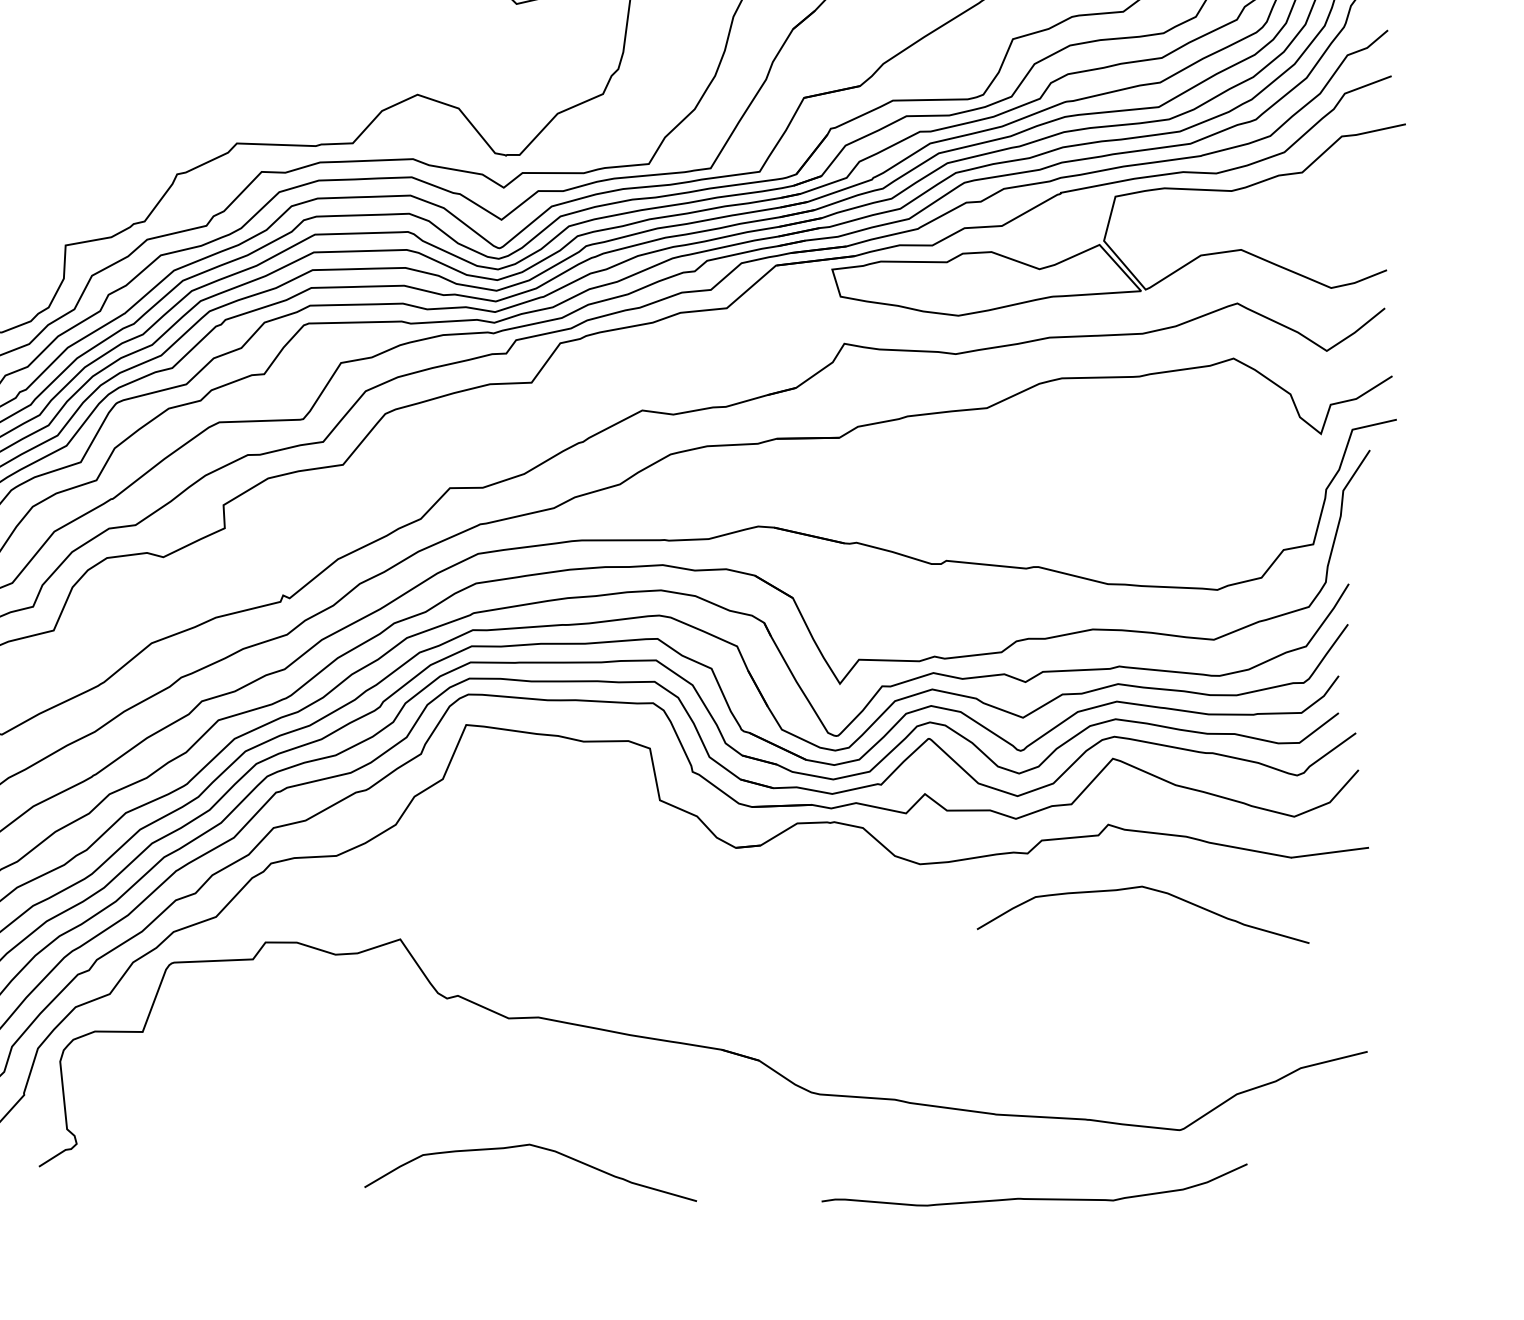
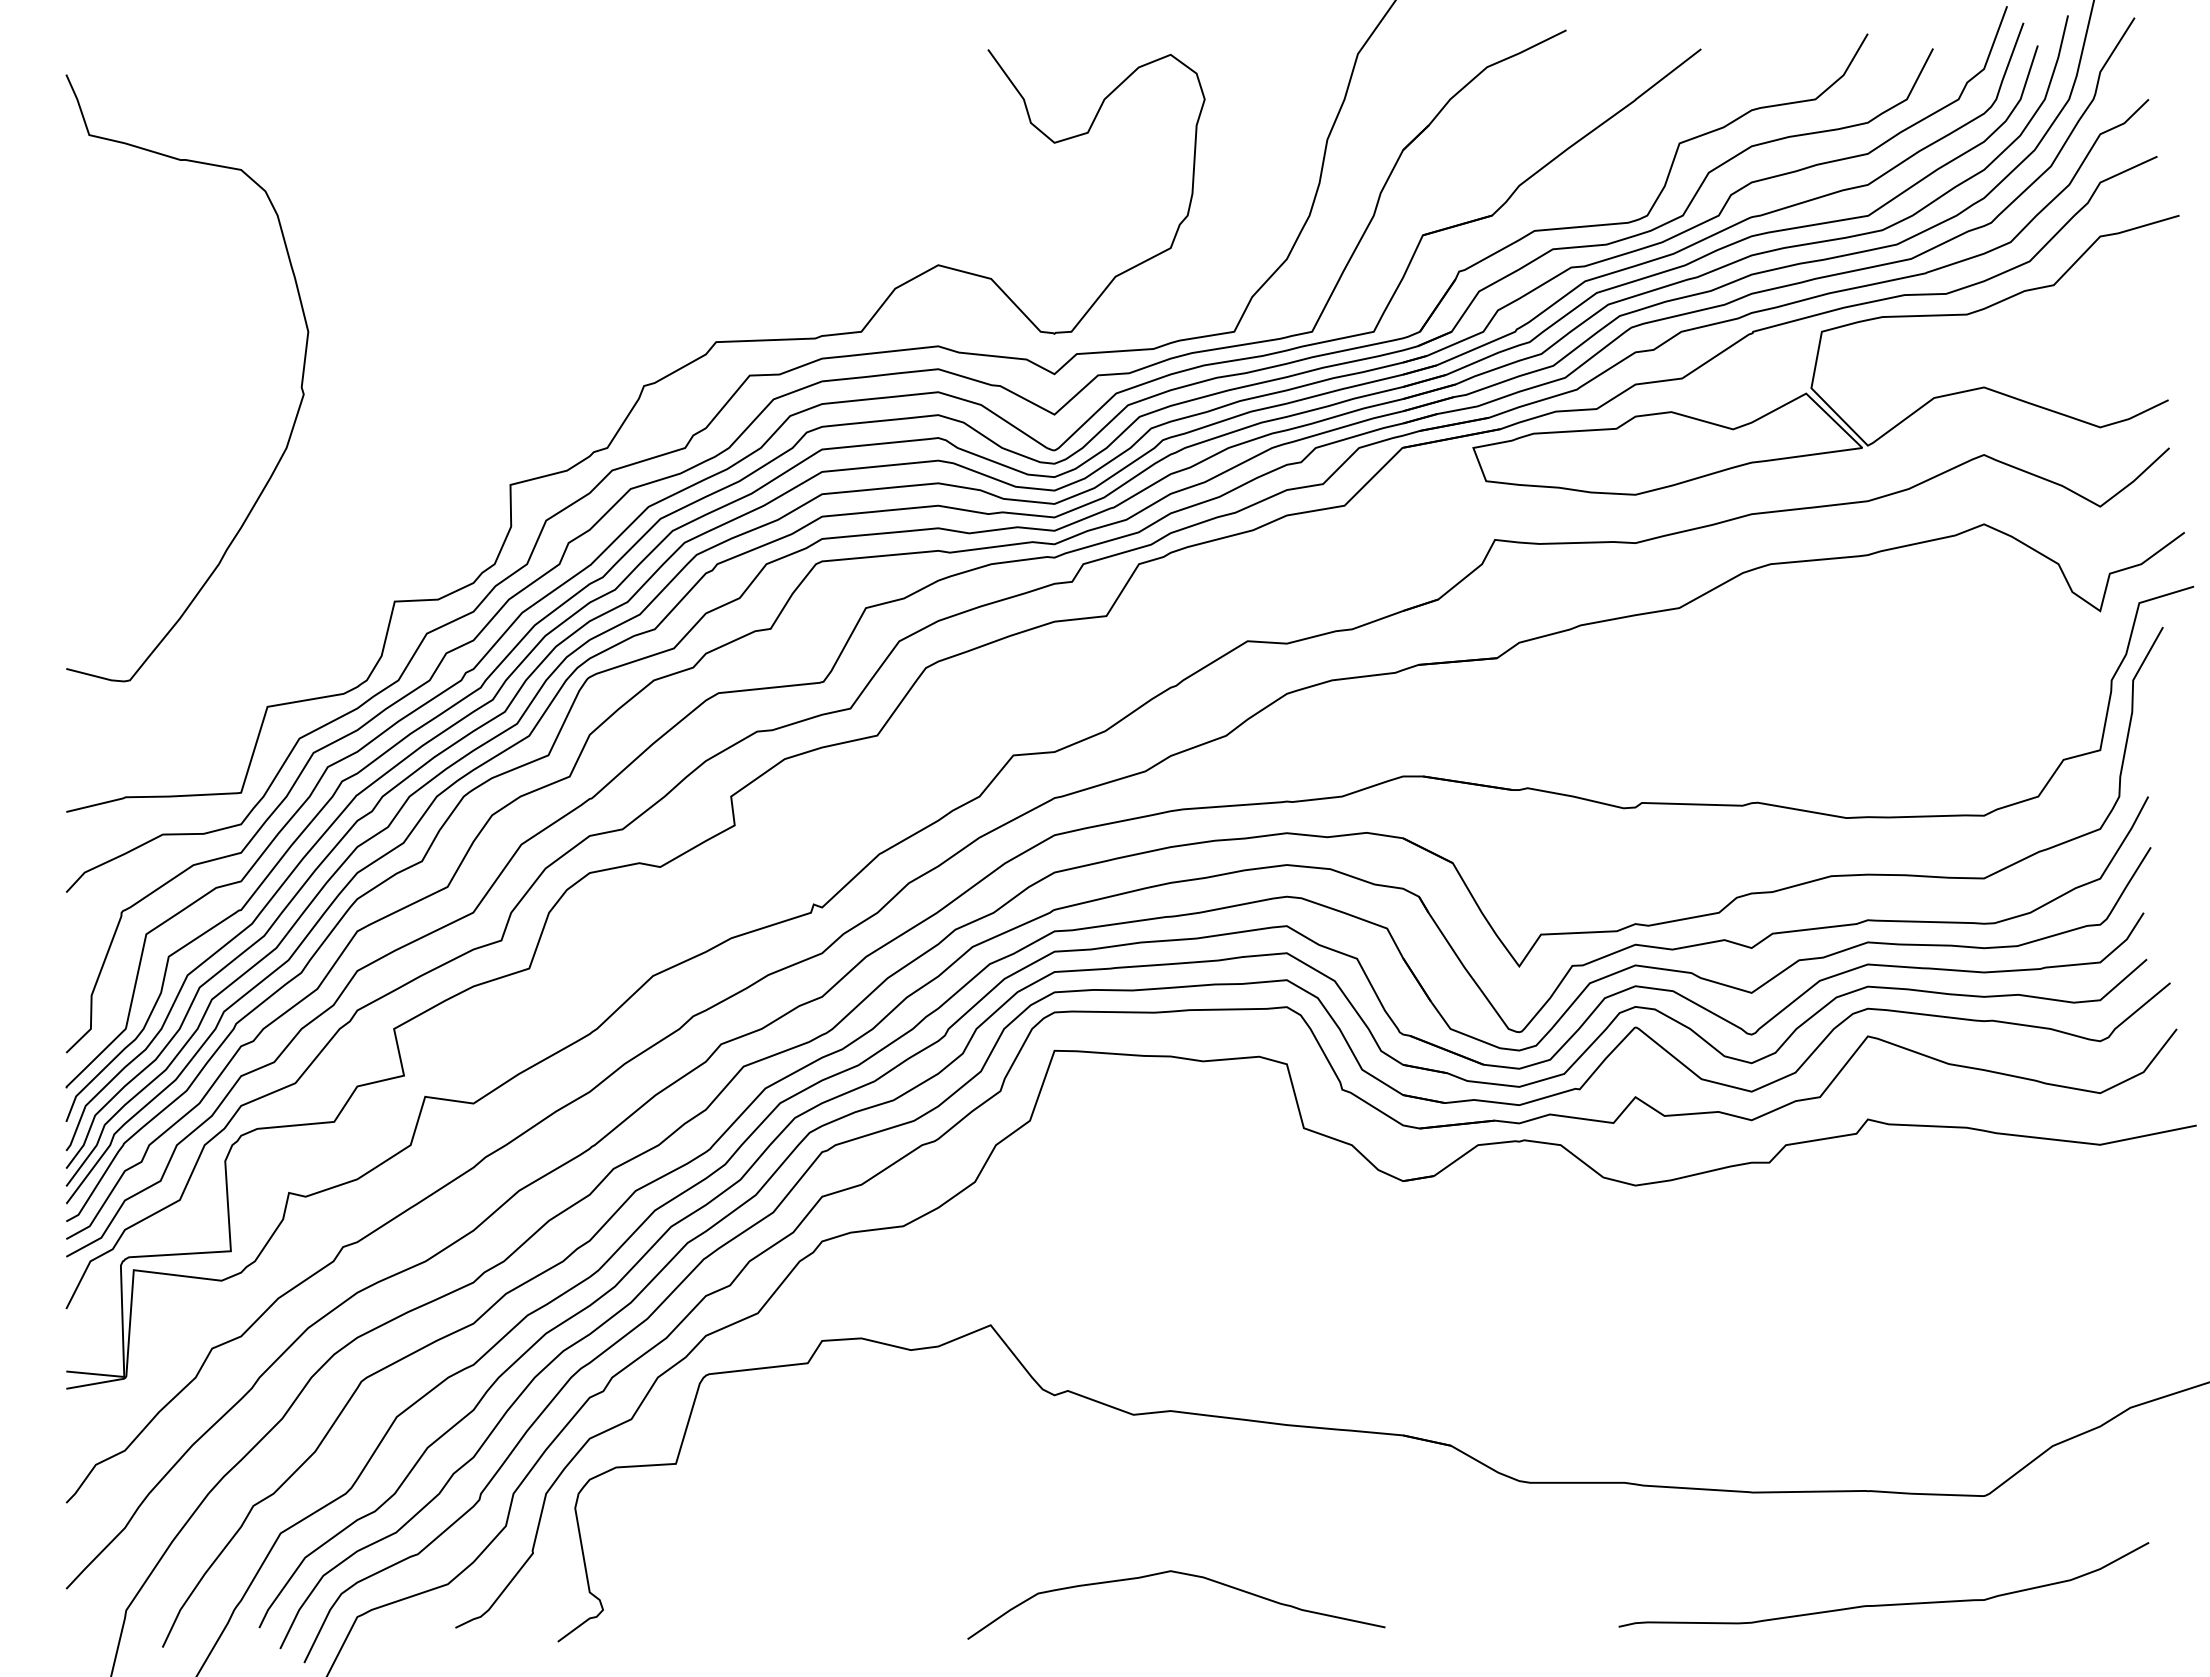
curve: (1150, 889) -> (1926, 1197), removed
curve: (1033, 1198) -> (1883, 1604), moved

